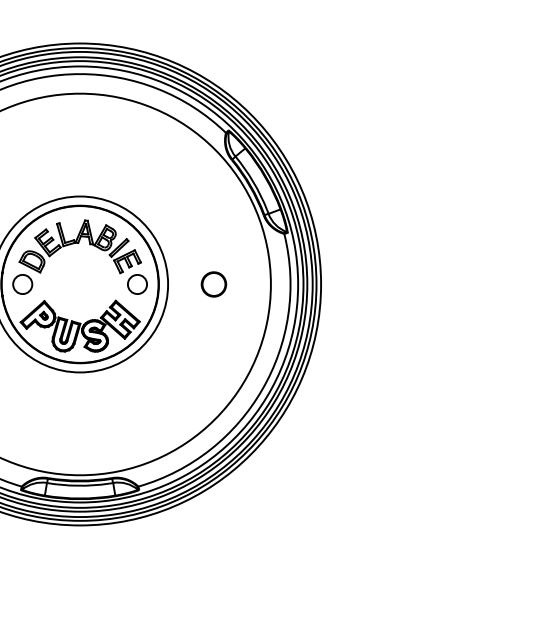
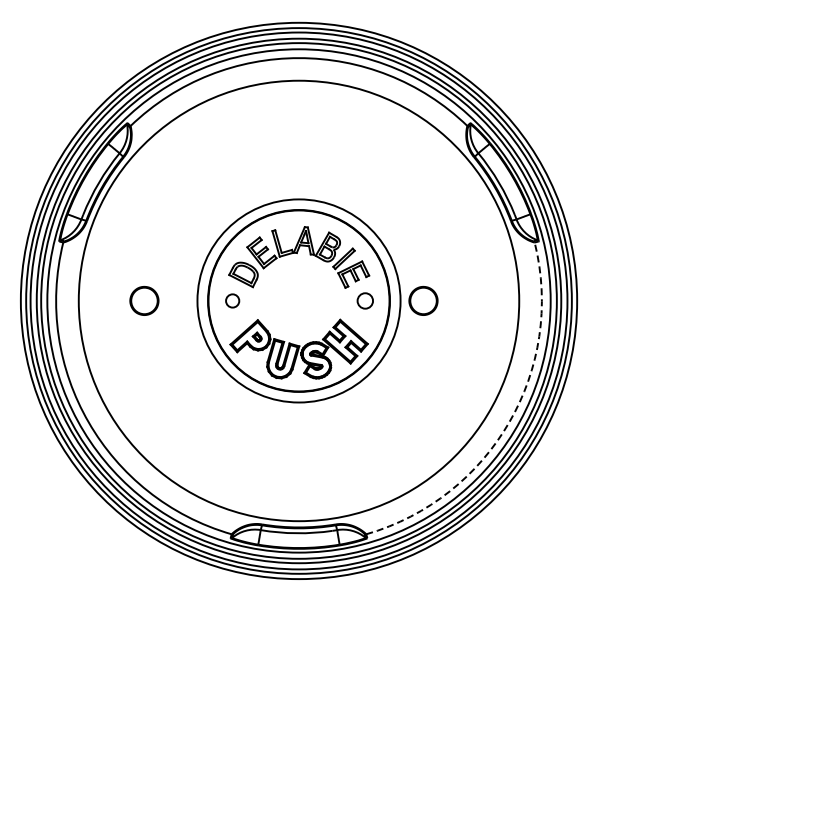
circle: (22, 284) -> (232, 300), size x0.6
circle: (137, 284) -> (365, 300), size x0.7
part: (213, 284) -> (423, 300), moved
arc: (262, 389) -> (509, 422), solid -> dashed

